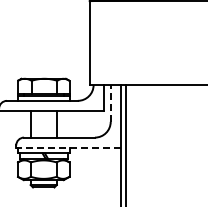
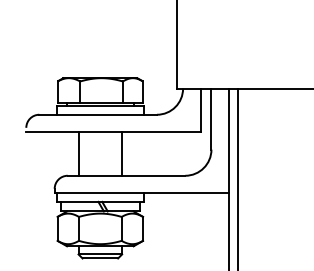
line: (110, 102) -> (211, 117), dashed -> solid
line: (68, 148) -> (141, 193), dashed -> solid

